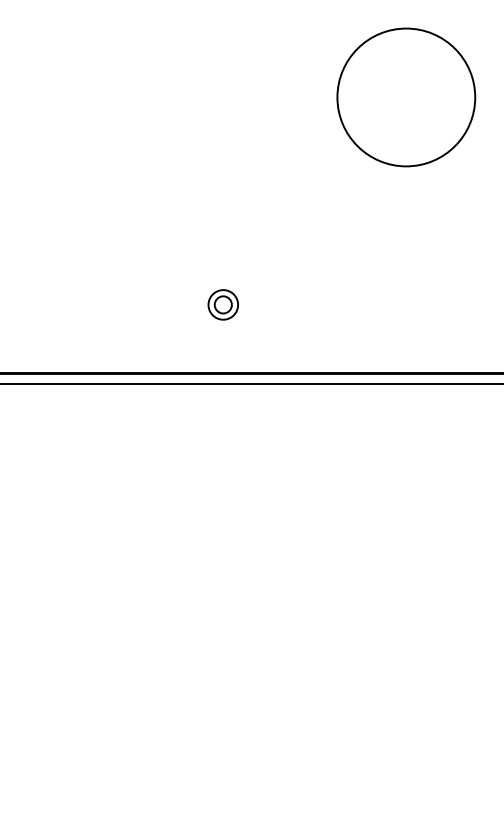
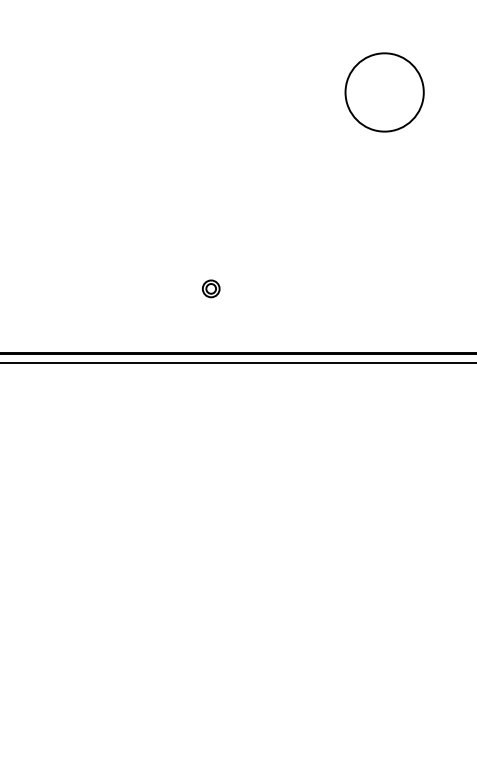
circle: (406, 97) -> (384, 92), size x0.6
part: (222, 304) -> (210, 288), size x0.6

